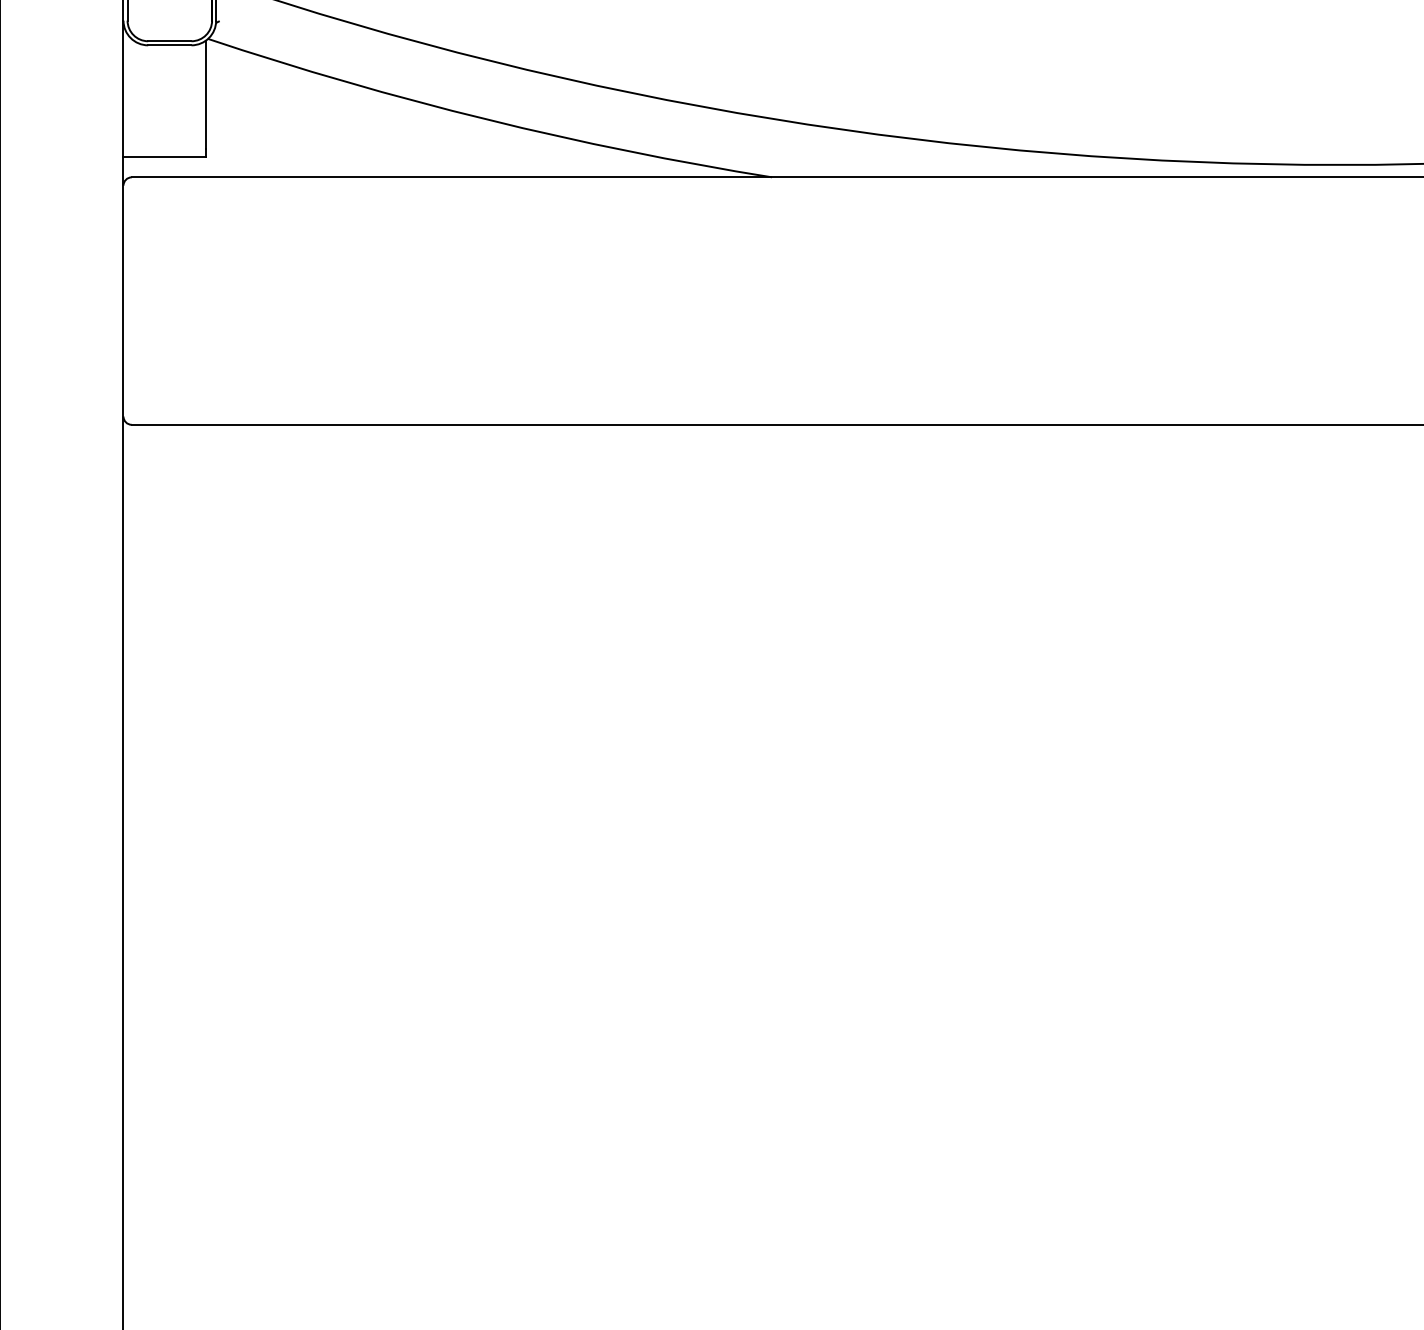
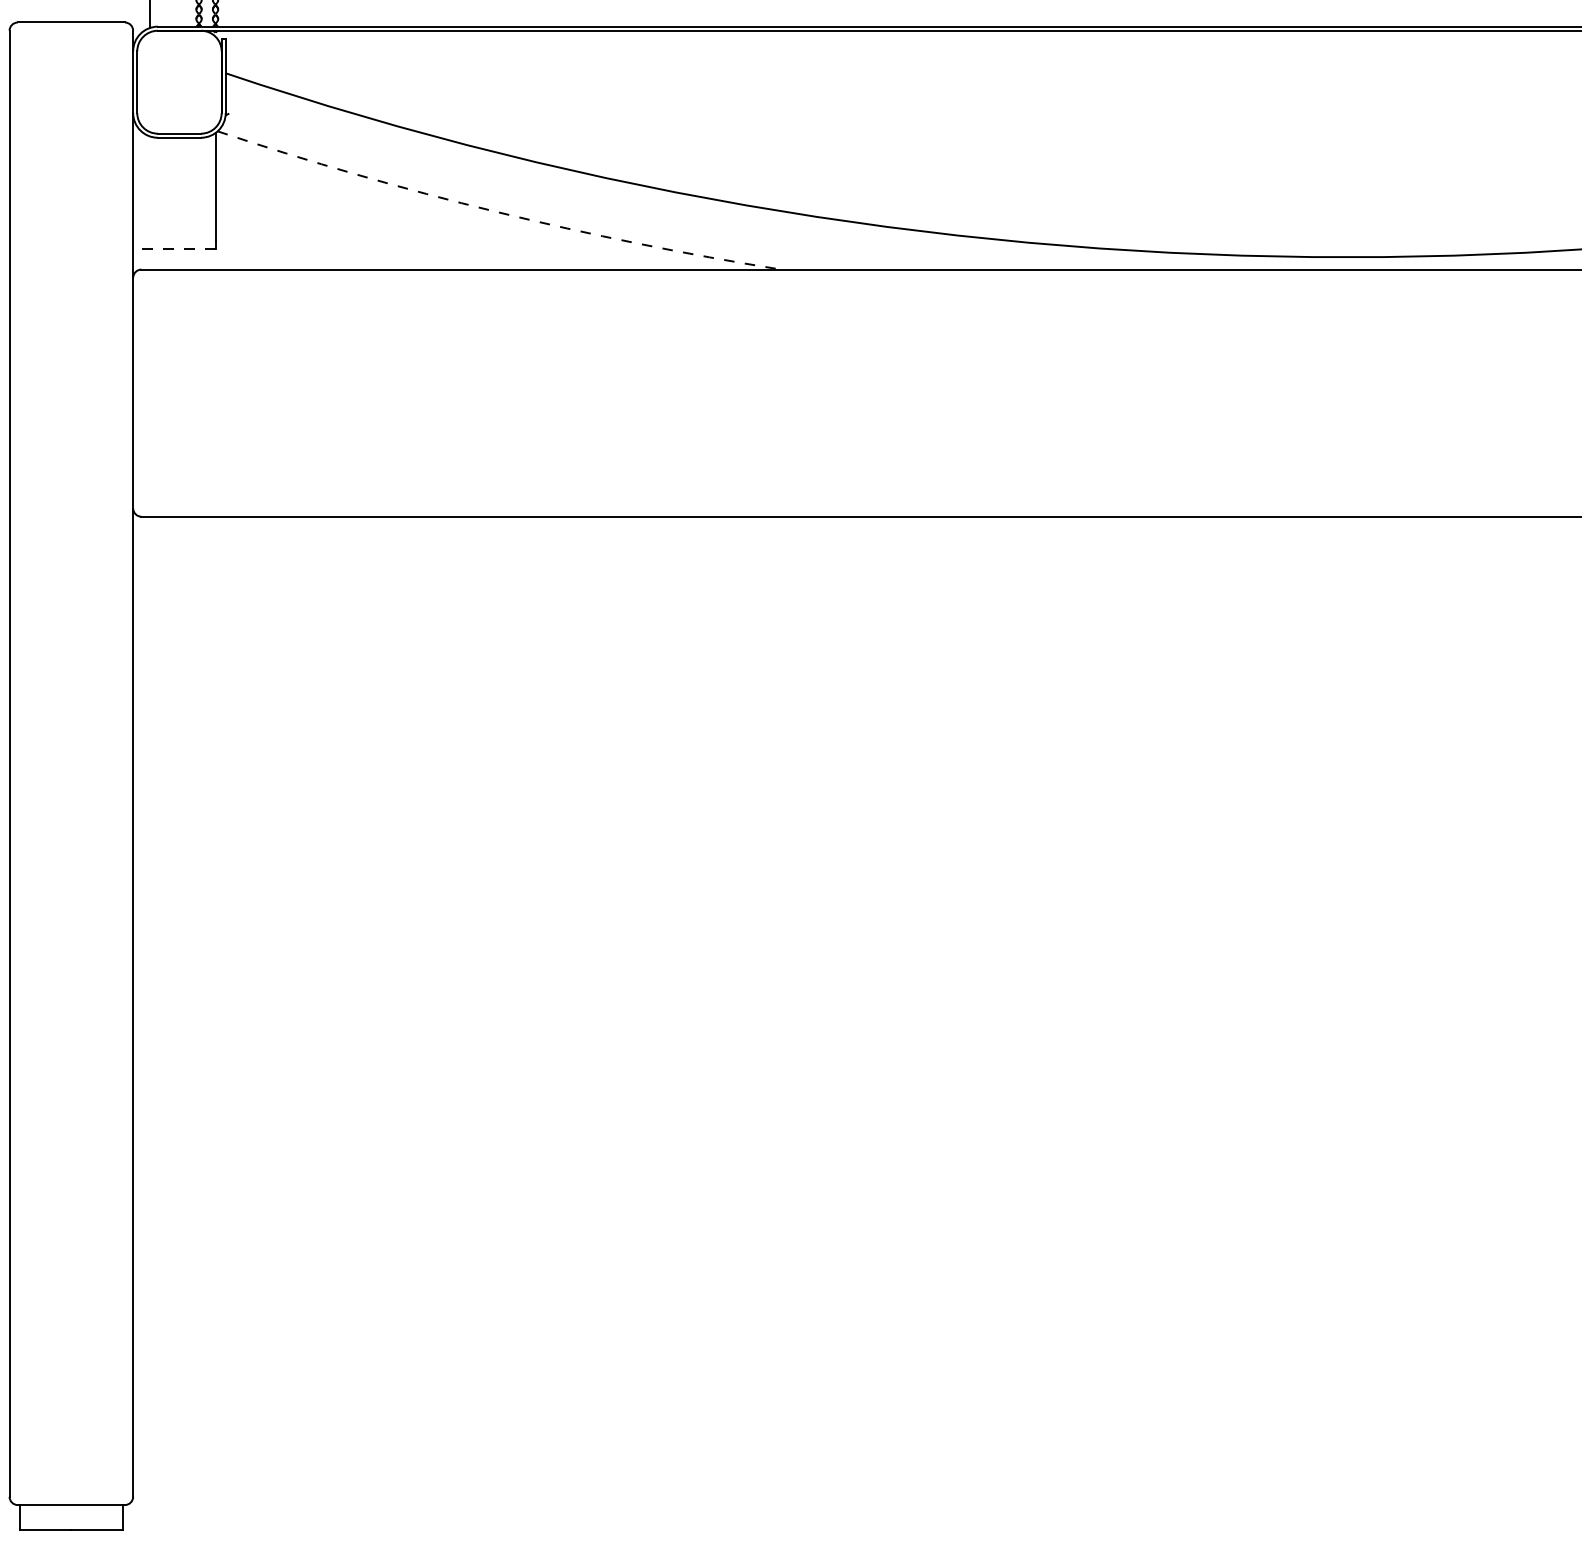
arc: (487, 119) -> (496, 211), solid -> dashed
line: (163, 156) -> (173, 248), solid -> dashed

